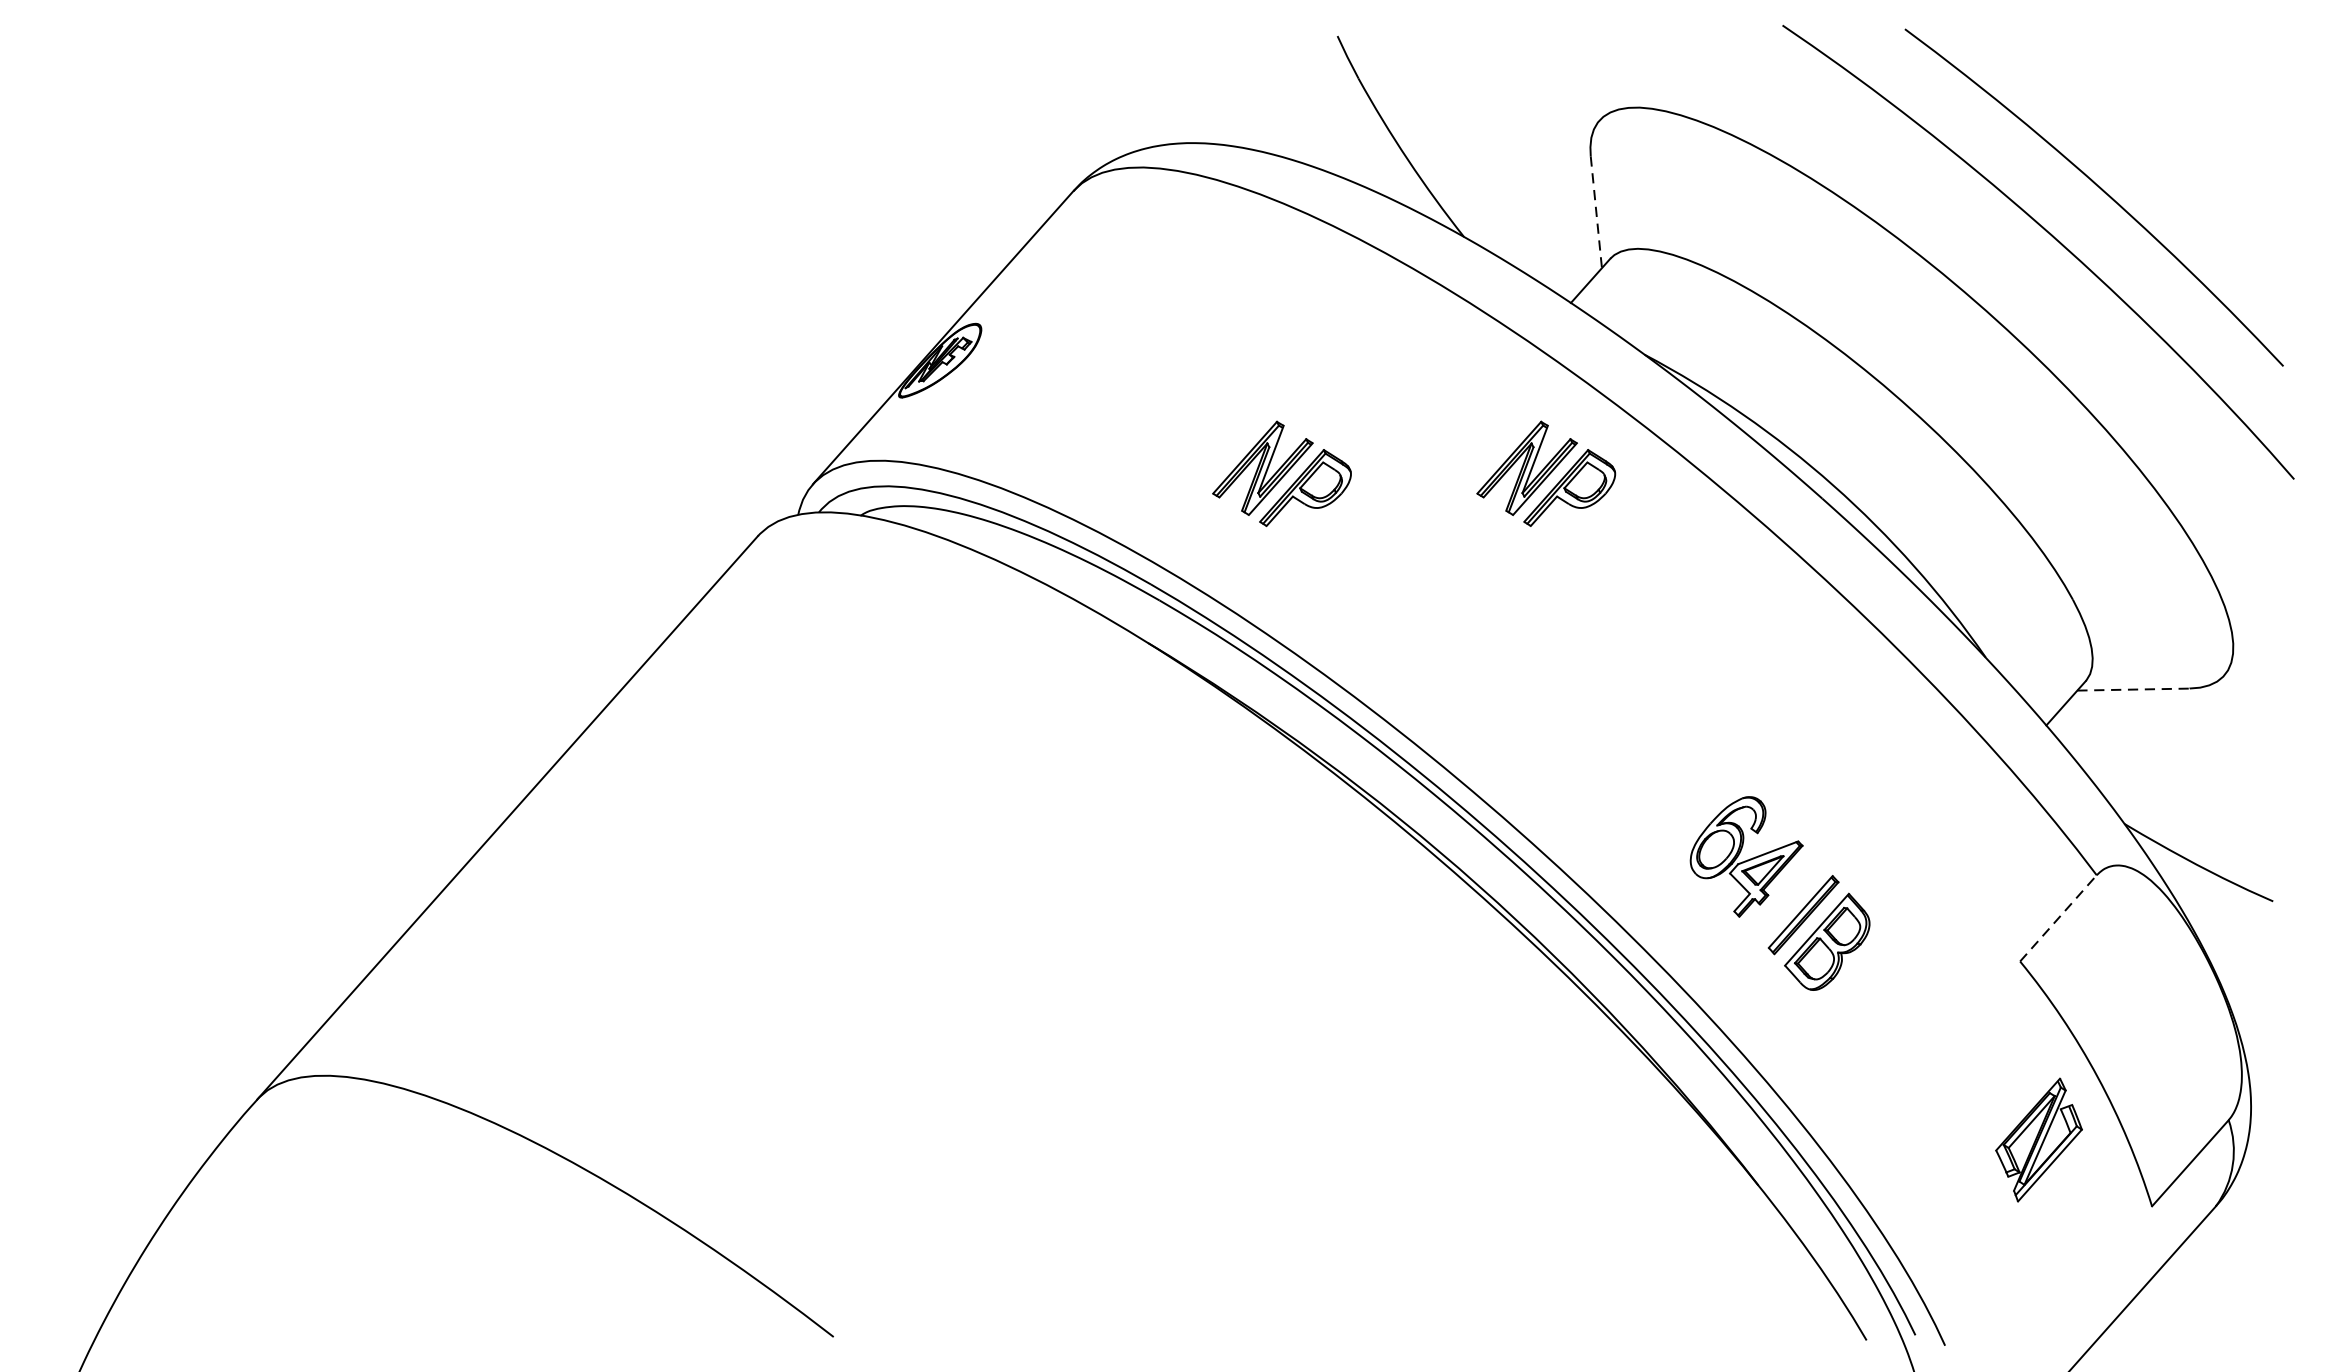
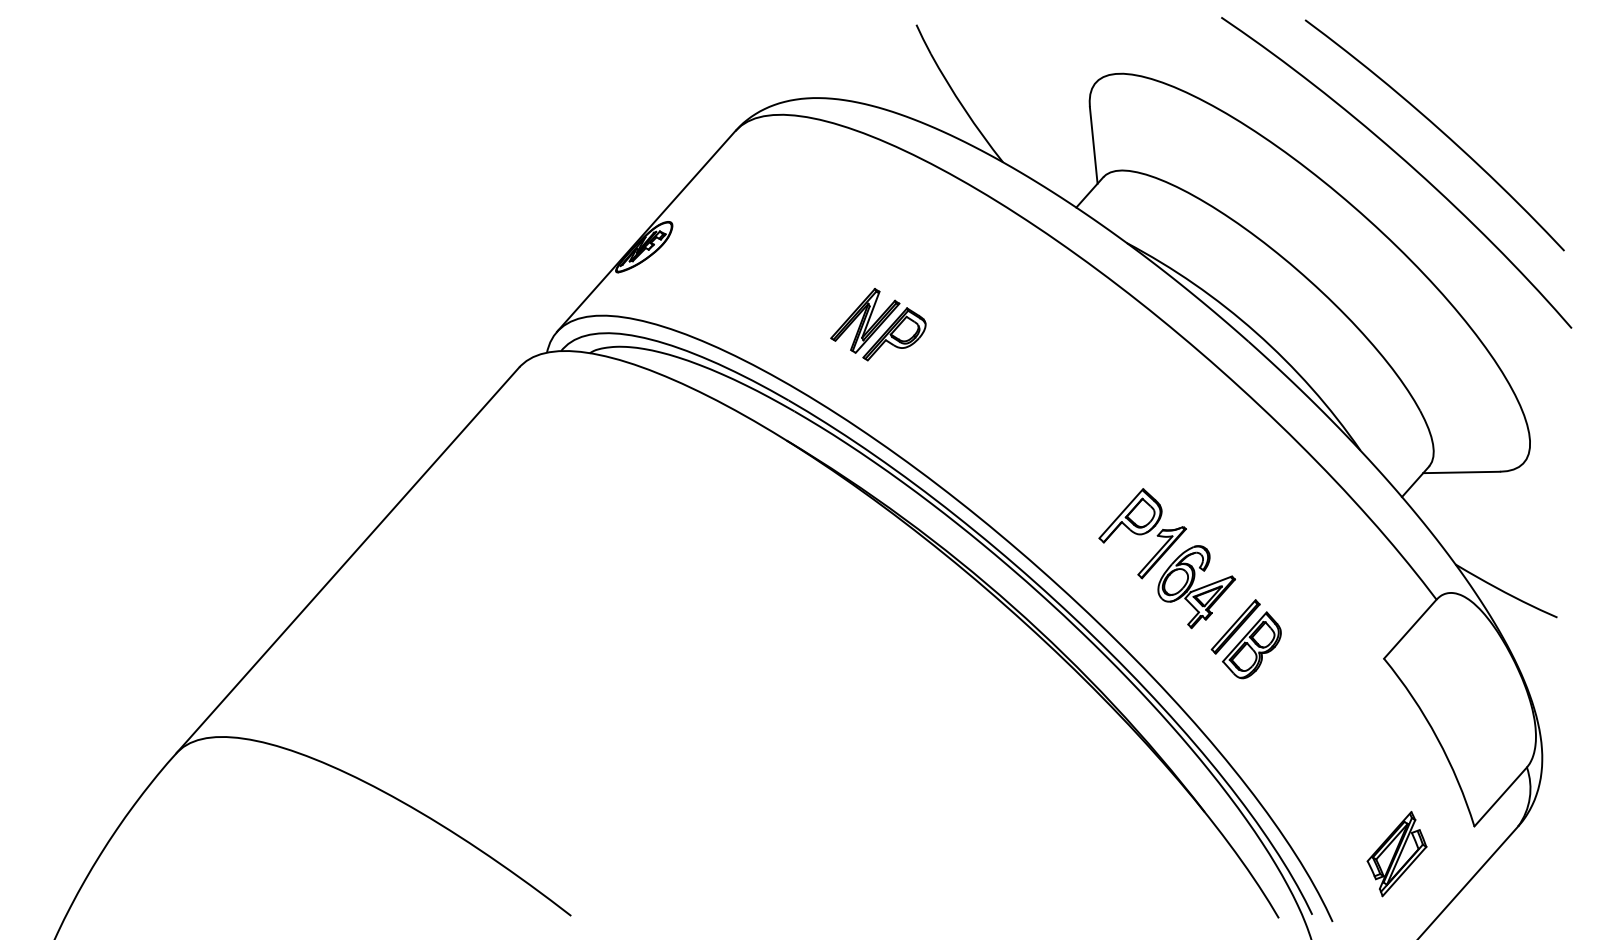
line: (1596, 212) -> (1093, 145), dashed -> solid
part: (1546, 473) -> (1059, 324), removed
line: (2134, 689) -> (1462, 472), dashed -> solid
part: (1667, 778) -> (1142, 533), added
line: (2058, 917) -> (1410, 628), dashed -> solid
part: (2038, 1140) -> (1396, 854), moved

